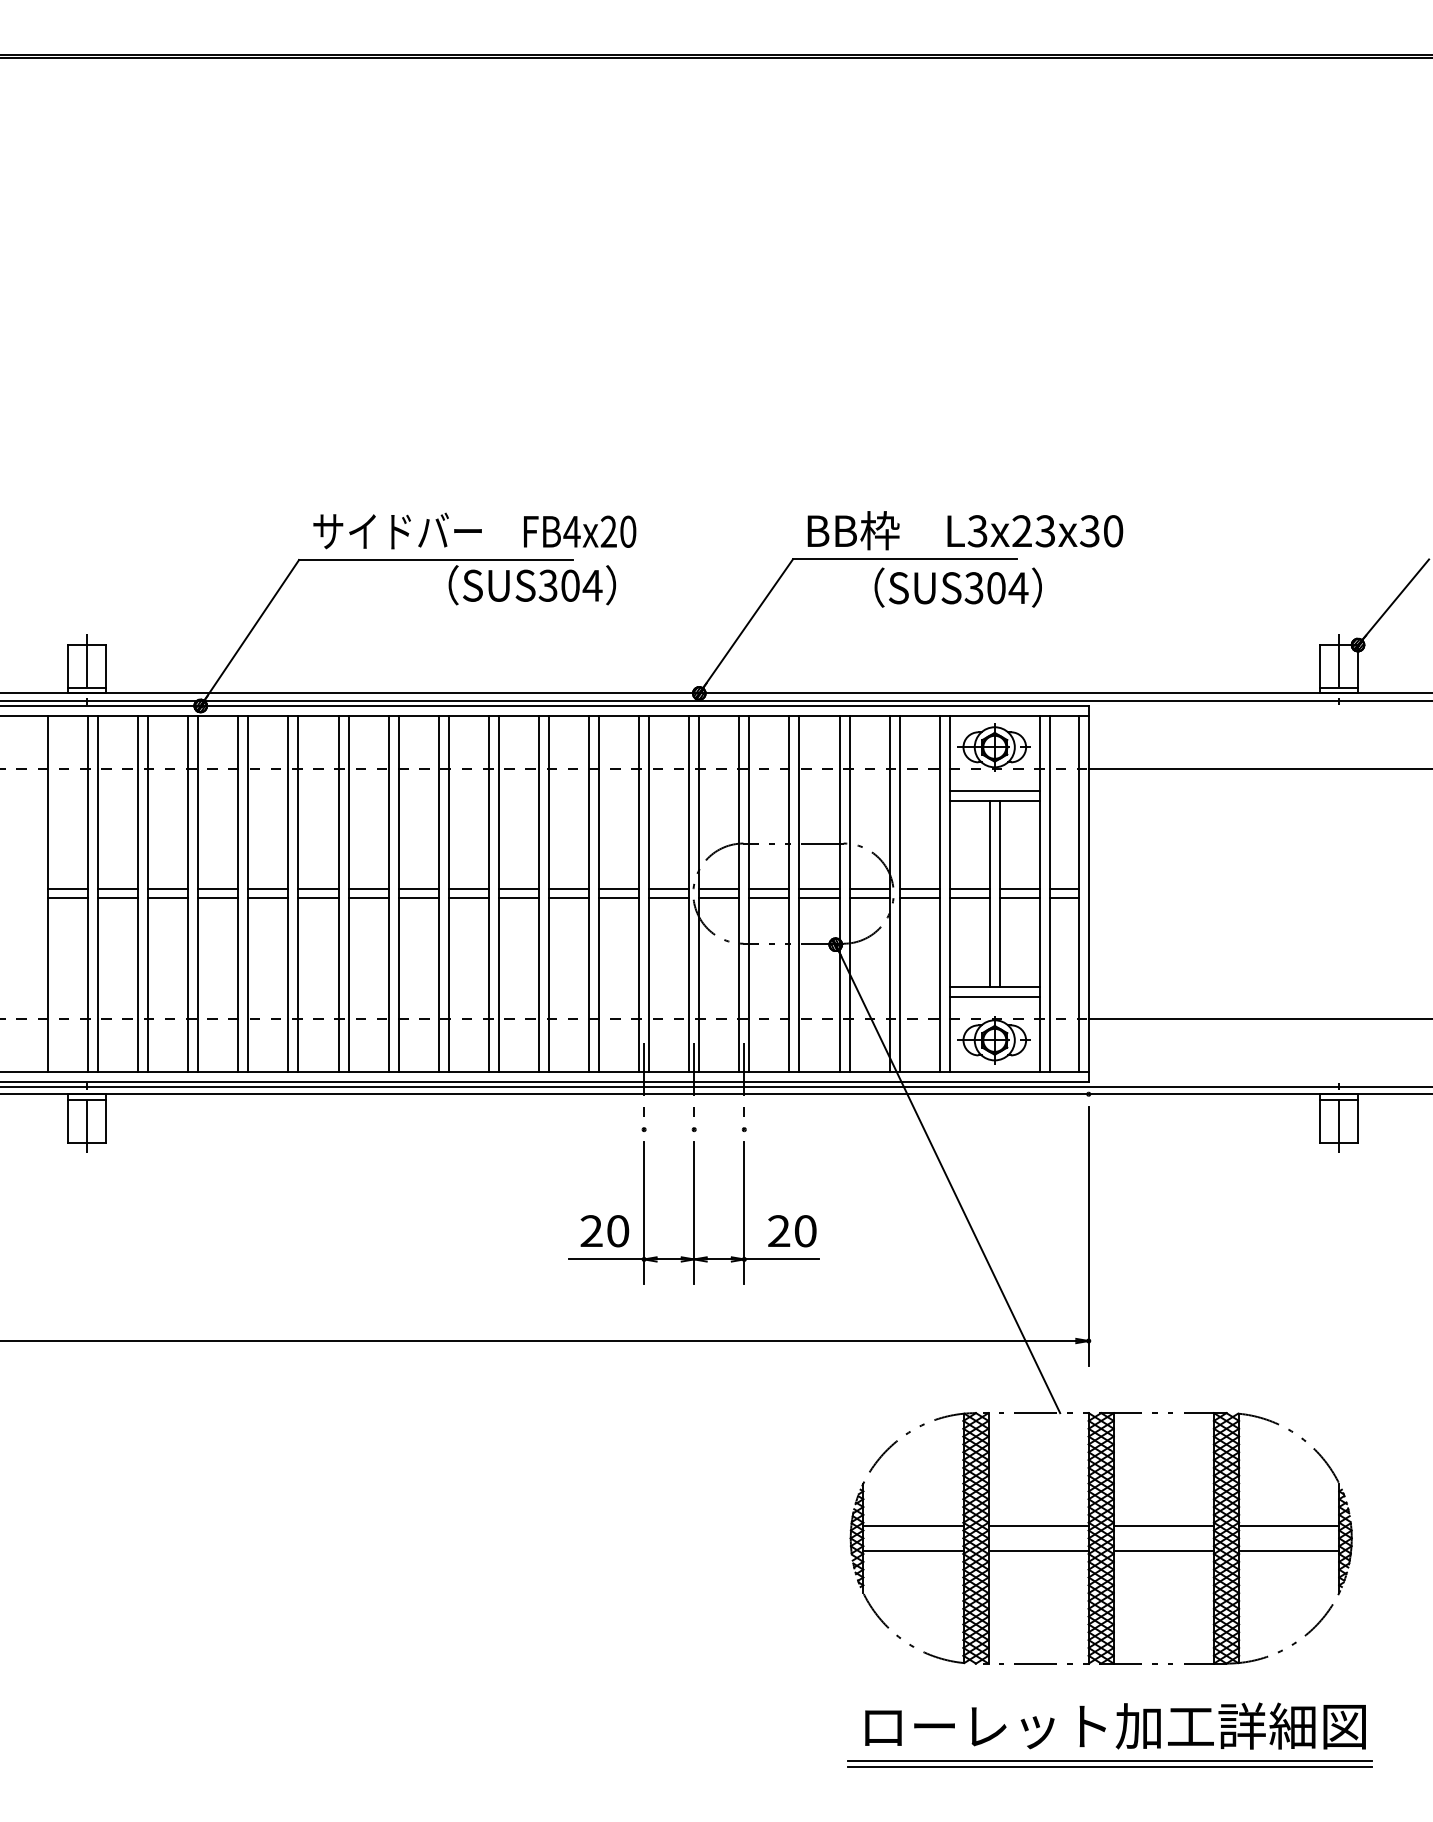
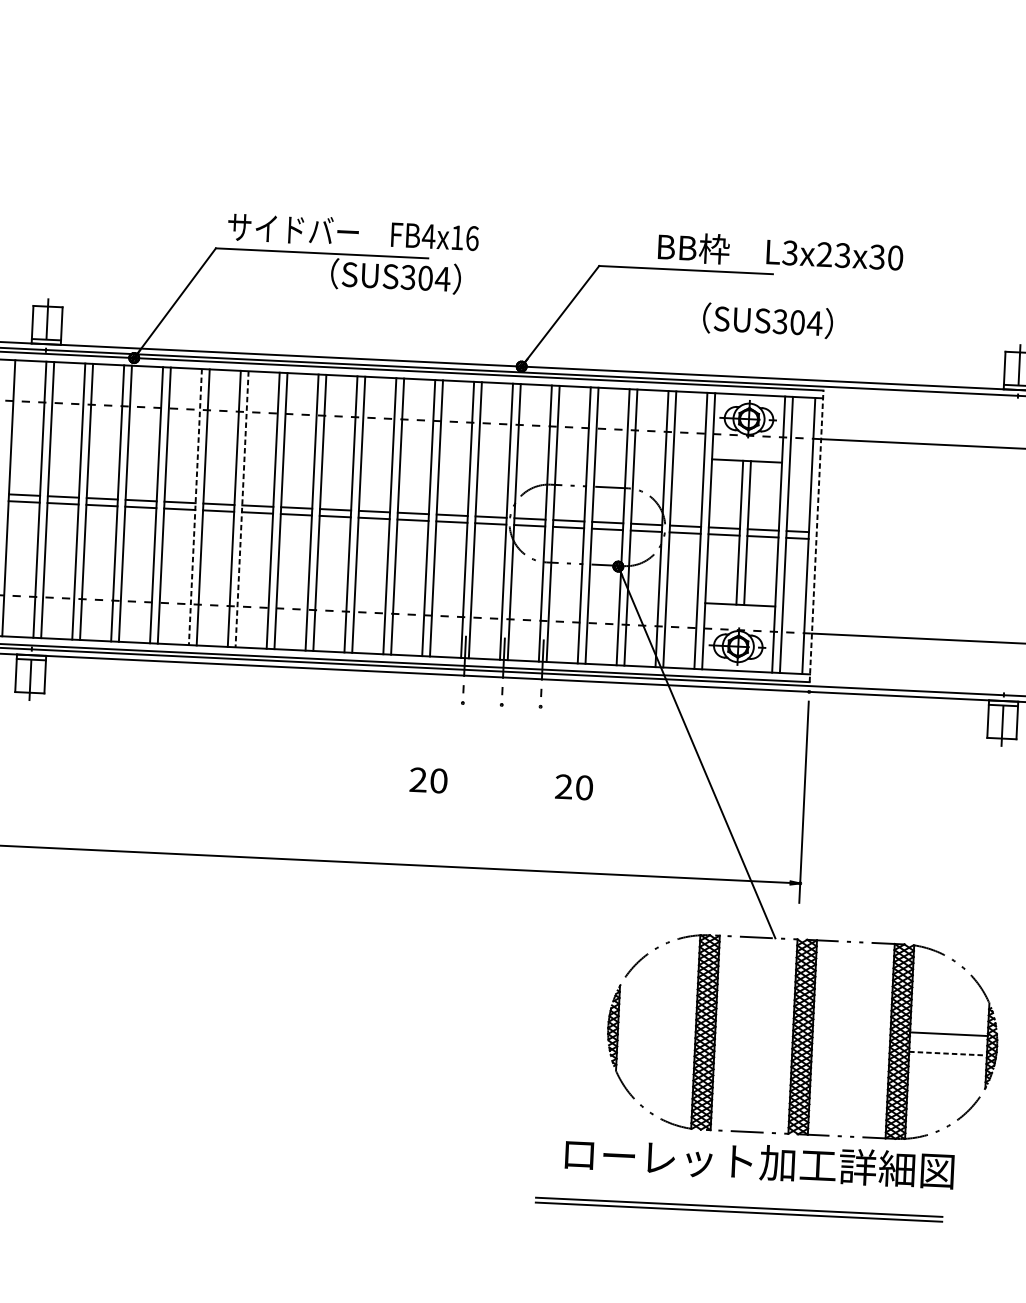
text: (965, 530) -> (780, 252), moved
text: (618, 531) -> (464, 237), FB4x20 -> FB4x16
text: (957, 587) -> (767, 320), moved
line: (994, 791) -> (747, 453), removed
line: (288, 893) -> (195, 506), solid -> dashed
line: (348, 893) -> (242, 509), solid -> dashed
line: (1088, 893) -> (816, 536), solid -> dashed
line: (994, 996) -> (739, 612), removed
part: (693, 1212) -> (498, 769), removed
line: (913, 1525) -> (657, 1020), removed
line: (1038, 1525) -> (754, 1024), removed
line: (1163, 1525) -> (851, 1029), removed
line: (913, 1550) -> (656, 1039), removed
line: (1038, 1550) -> (753, 1044), removed
line: (1163, 1550) -> (850, 1048), removed
line: (1289, 1550) -> (948, 1053), solid -> dashed
text: (1115, 1725) -> (759, 1161), moved
part: (1109, 1763) -> (738, 1209), moved

